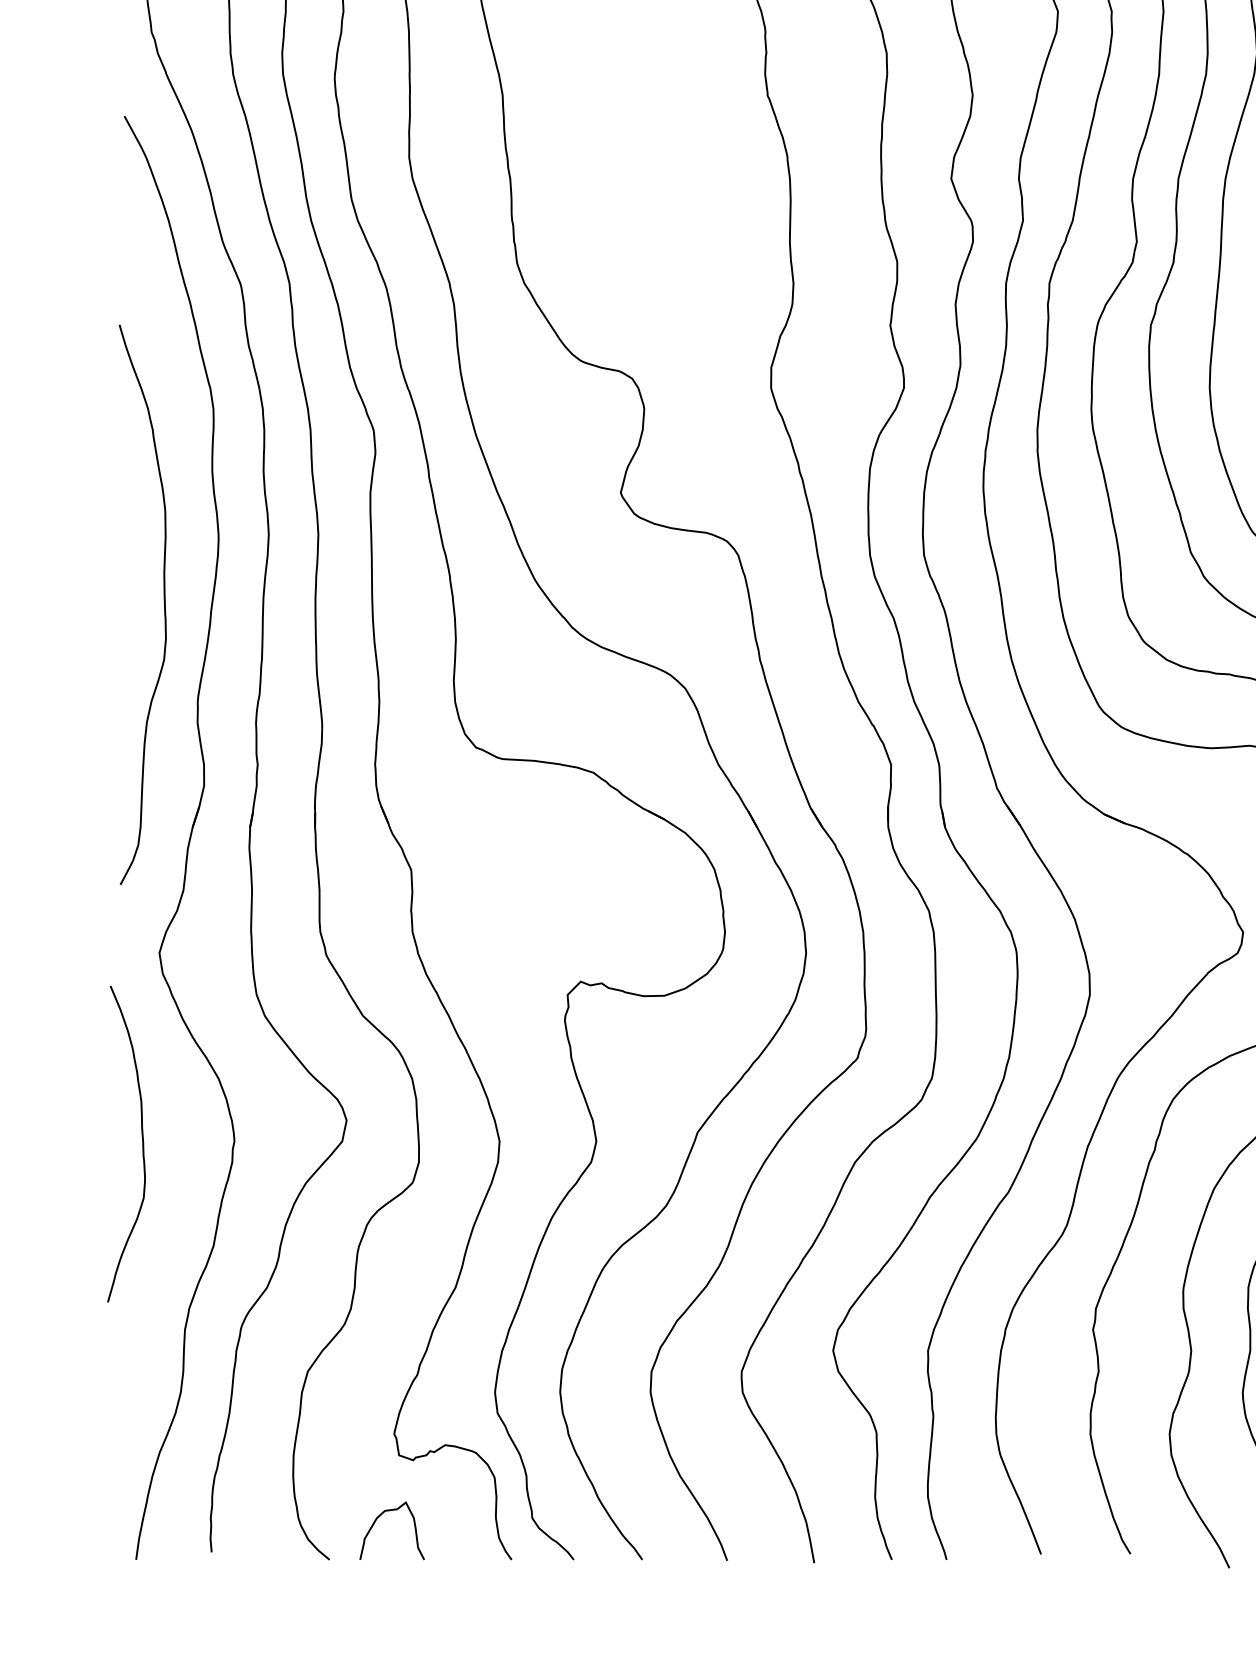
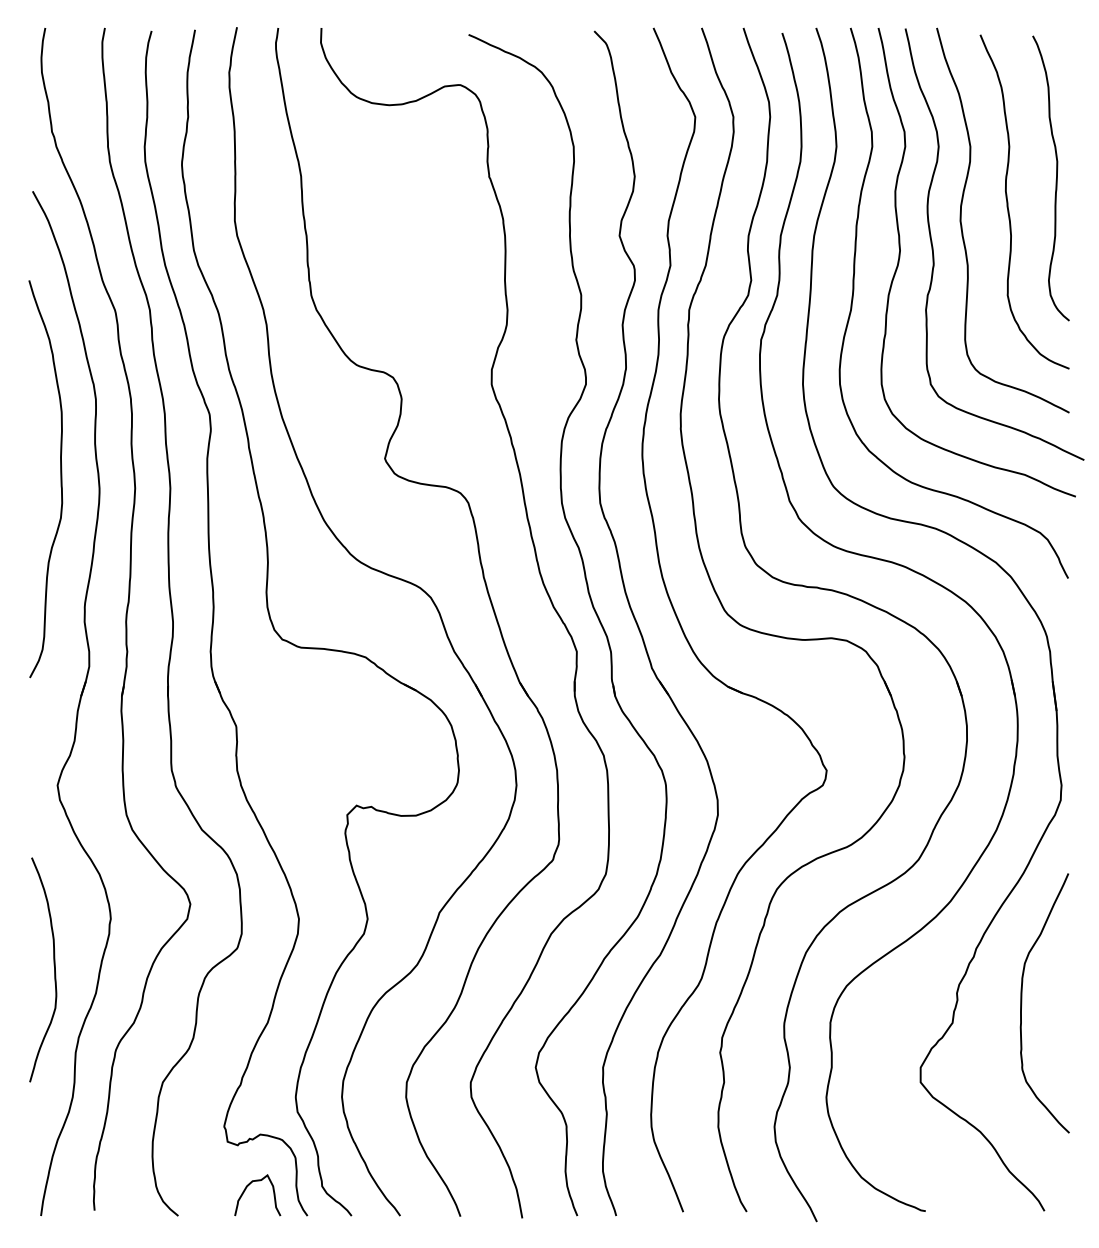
curve: (163, 605) -> (60, 479), moved
curve: (141, 1137) -> (53, 965), moved
curve: (376, 1522) -> (246, 1189), moved

